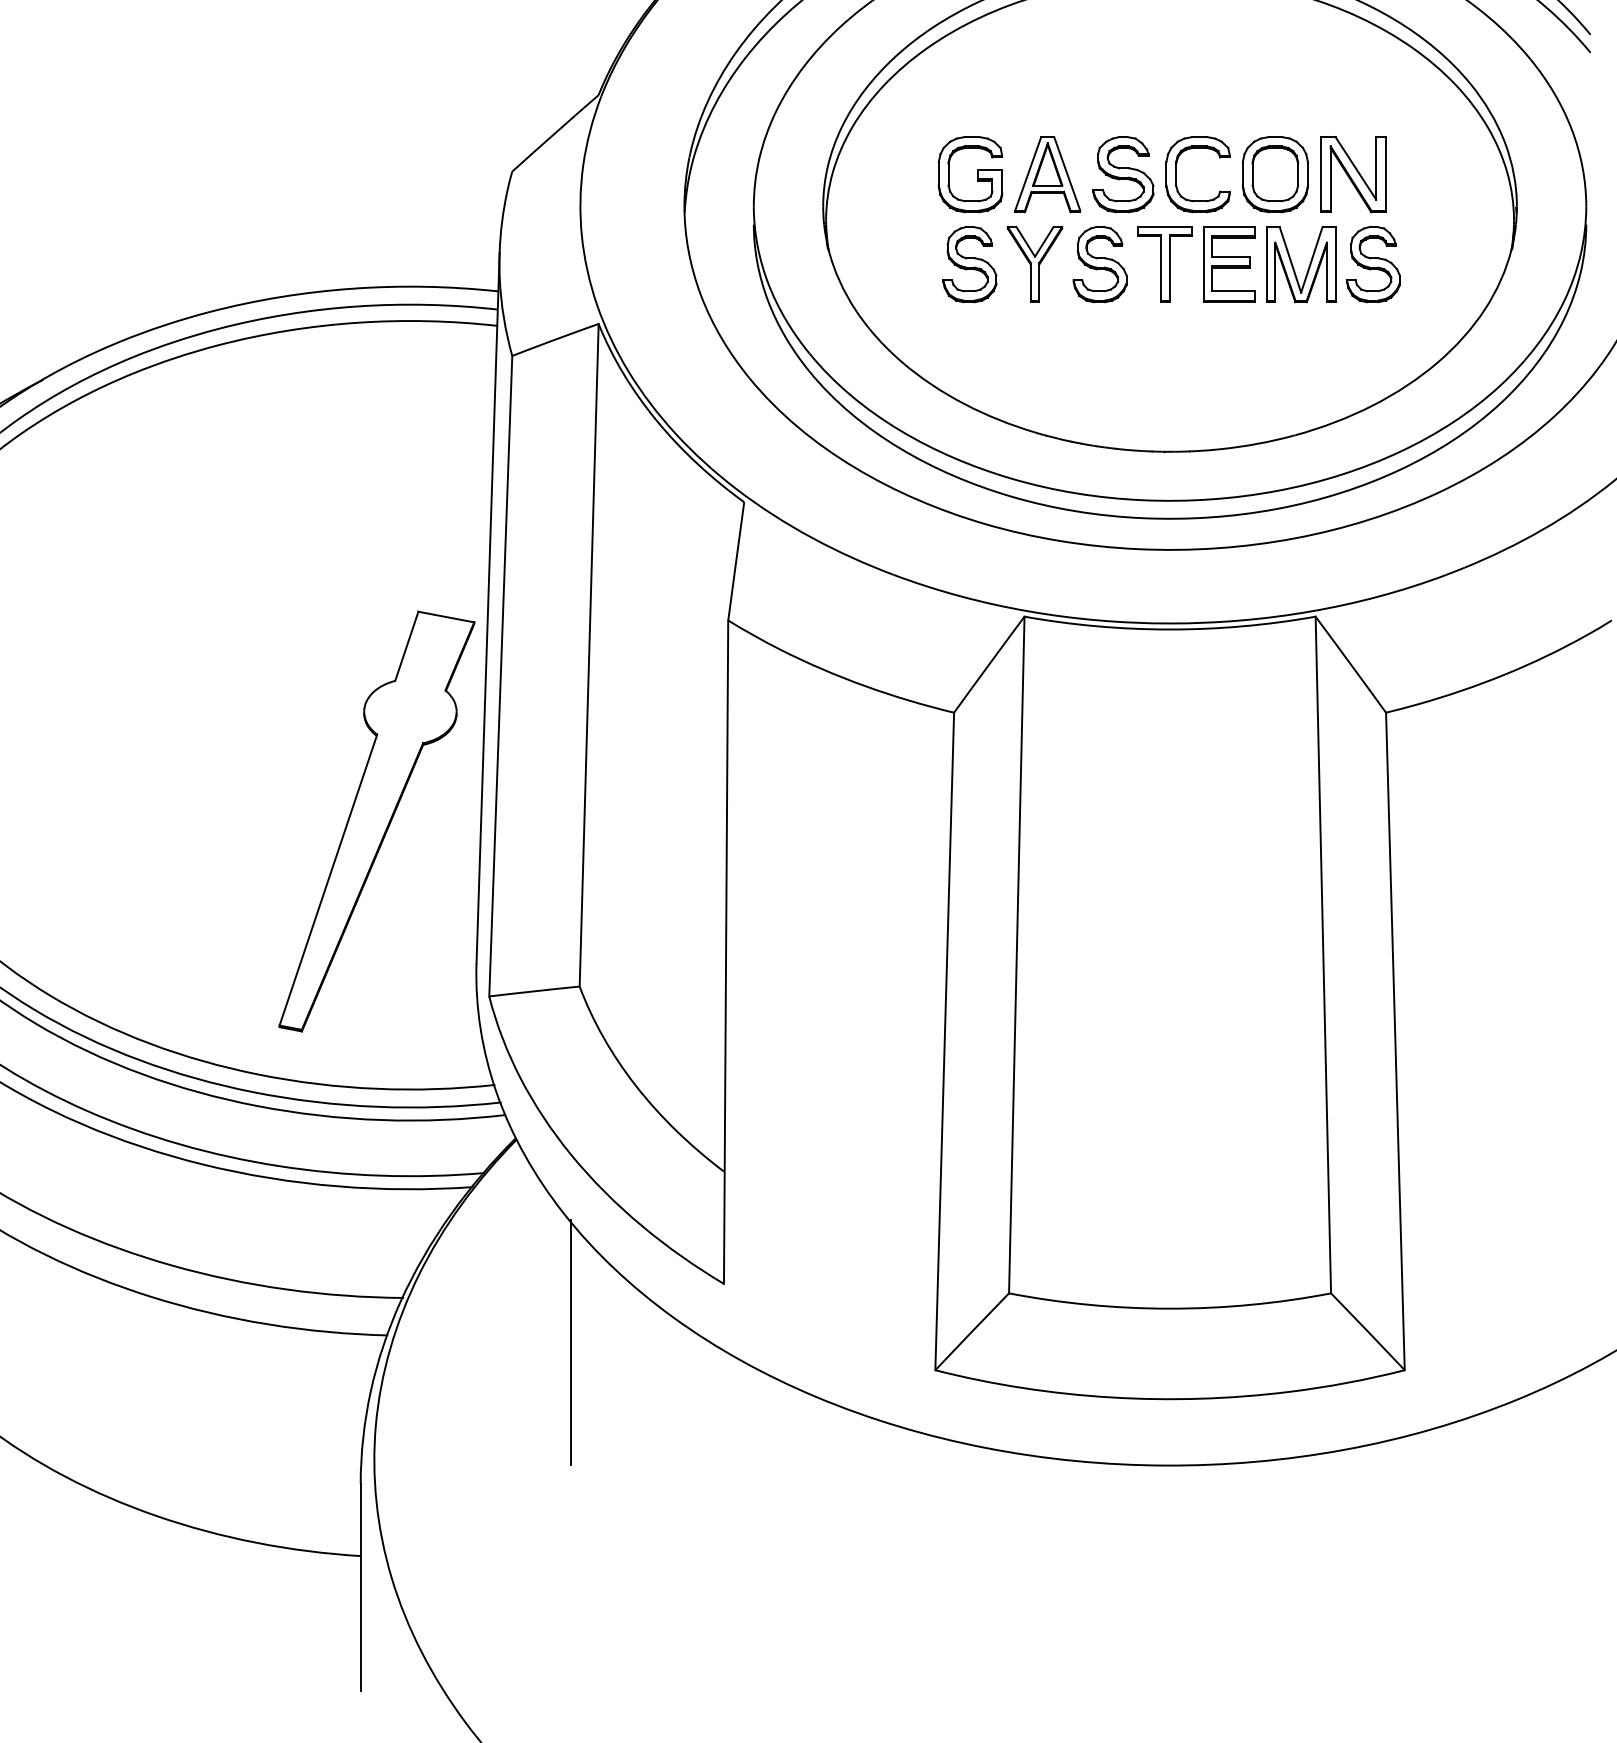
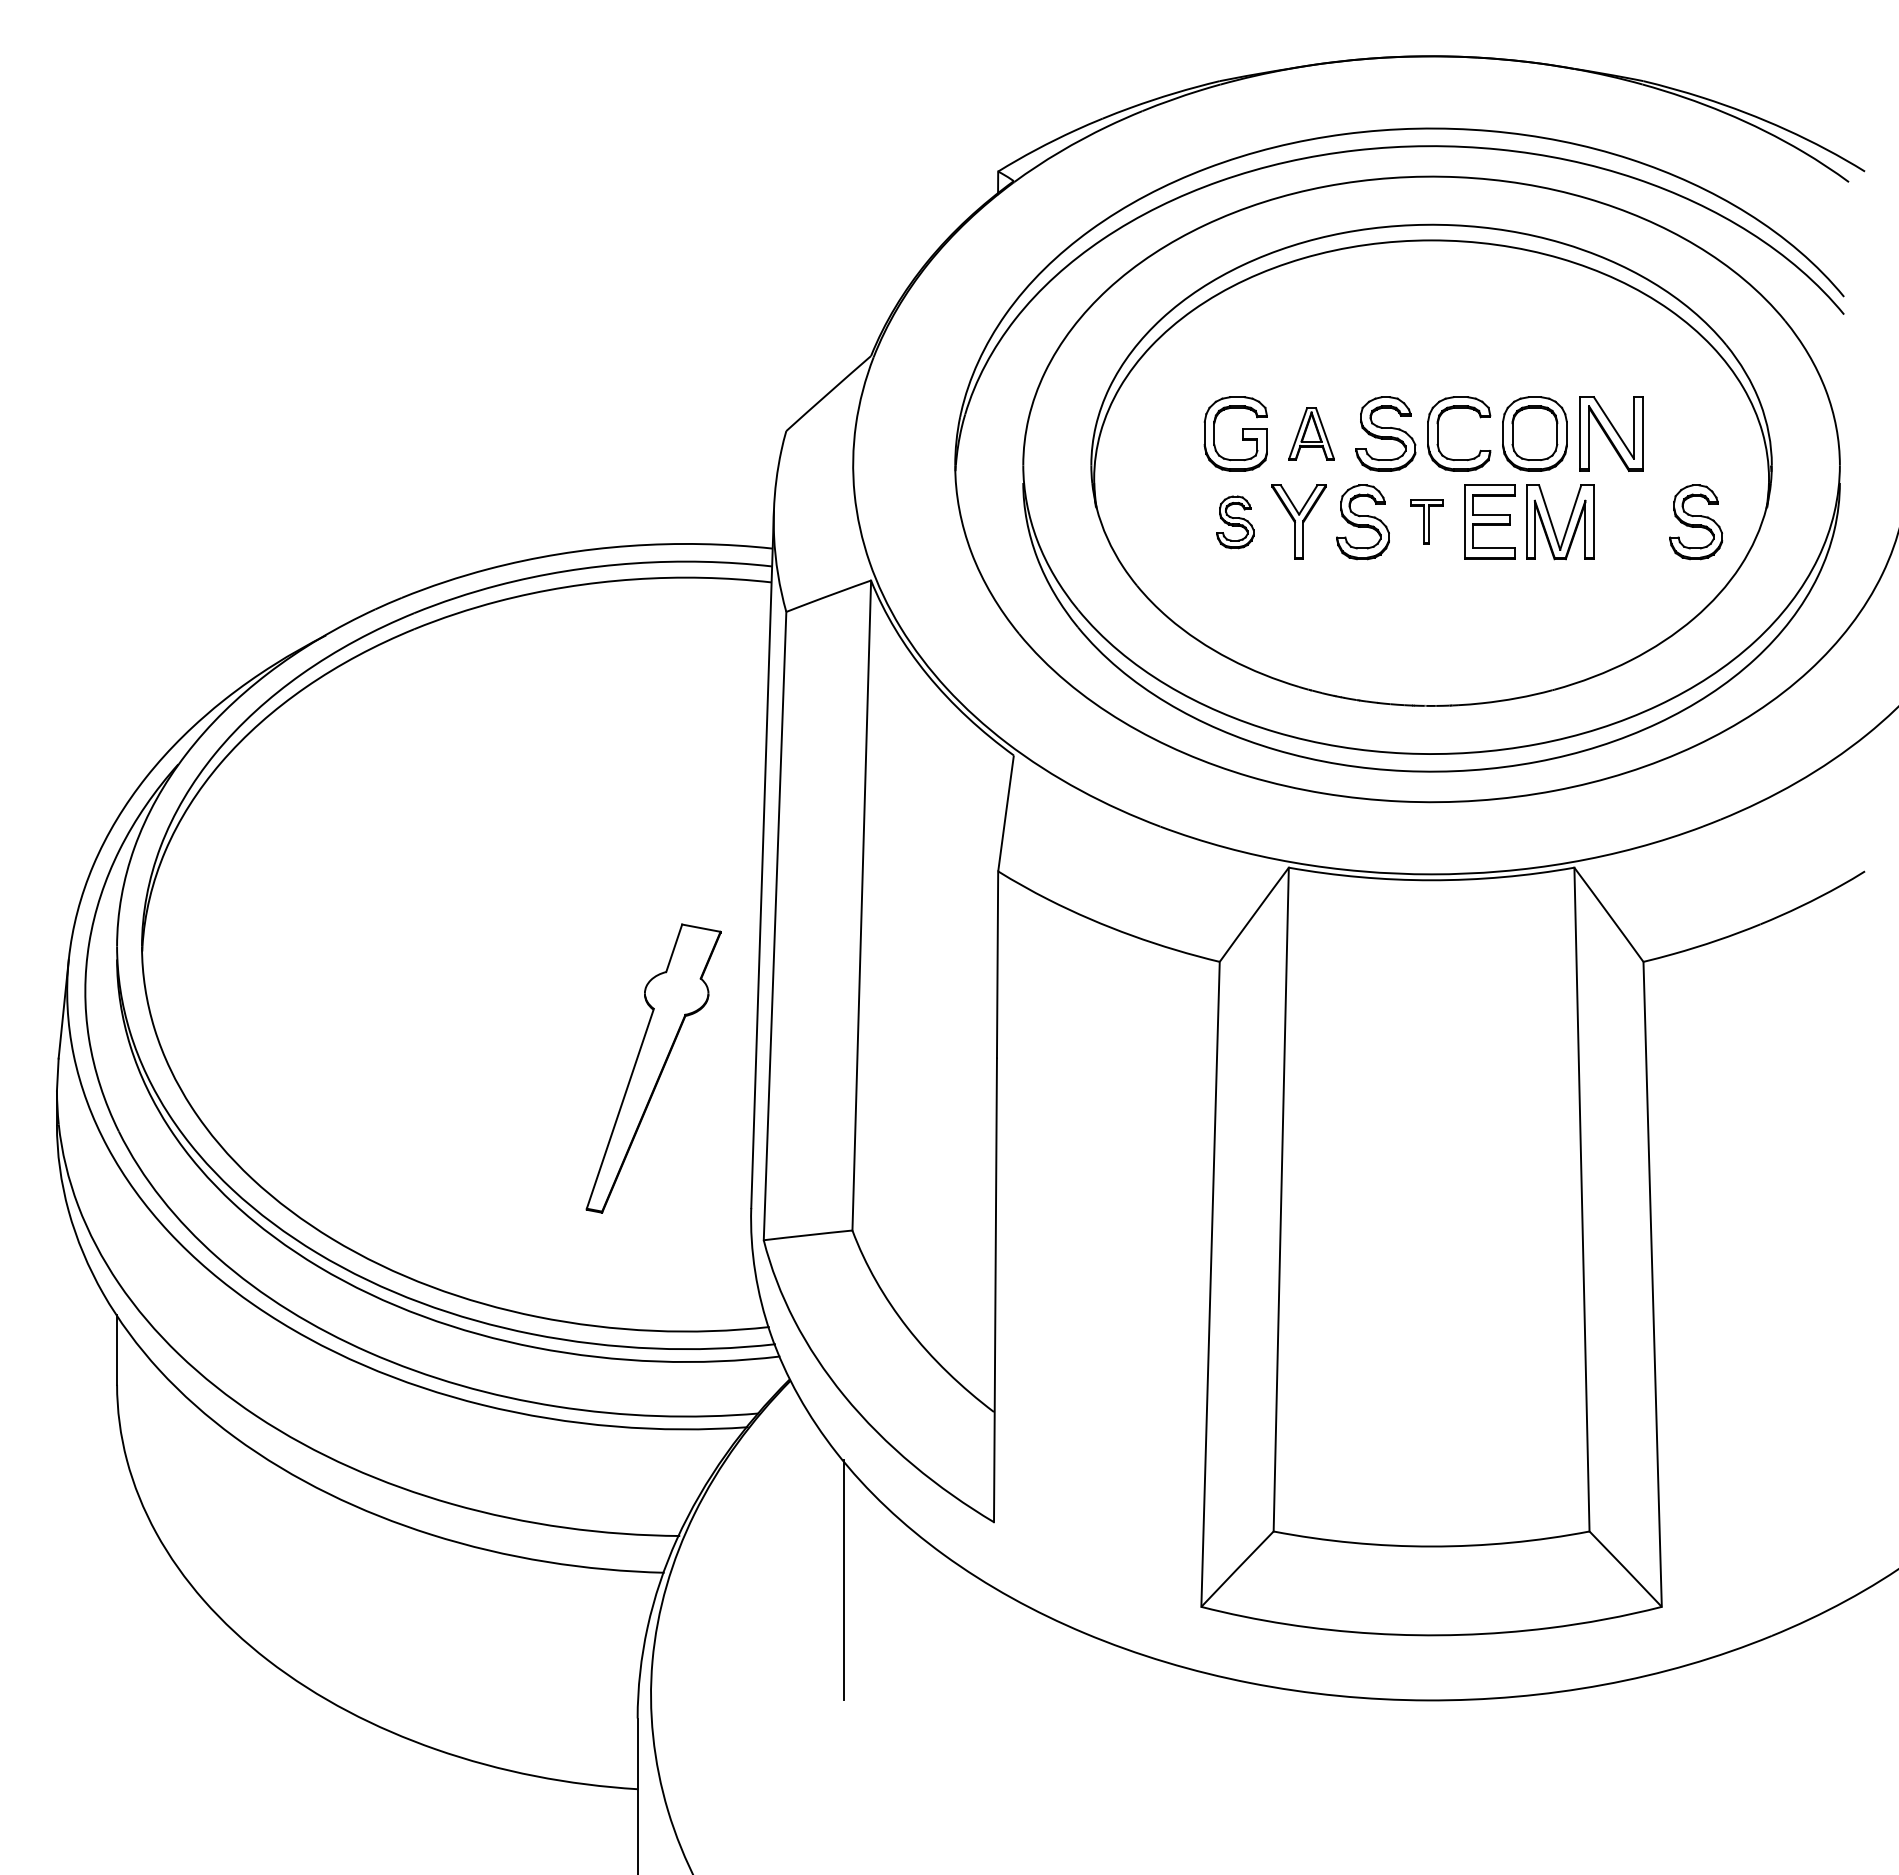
part: (1047, 174) -> (1311, 433), size x0.7
part: (1164, 263) -> (1426, 521), size x0.6
part: (970, 264) -> (1235, 522), size x0.7
part: (1373, 264) -> (1696, 522), moved
part: (376, 821) -> (653, 1068), size x0.7

